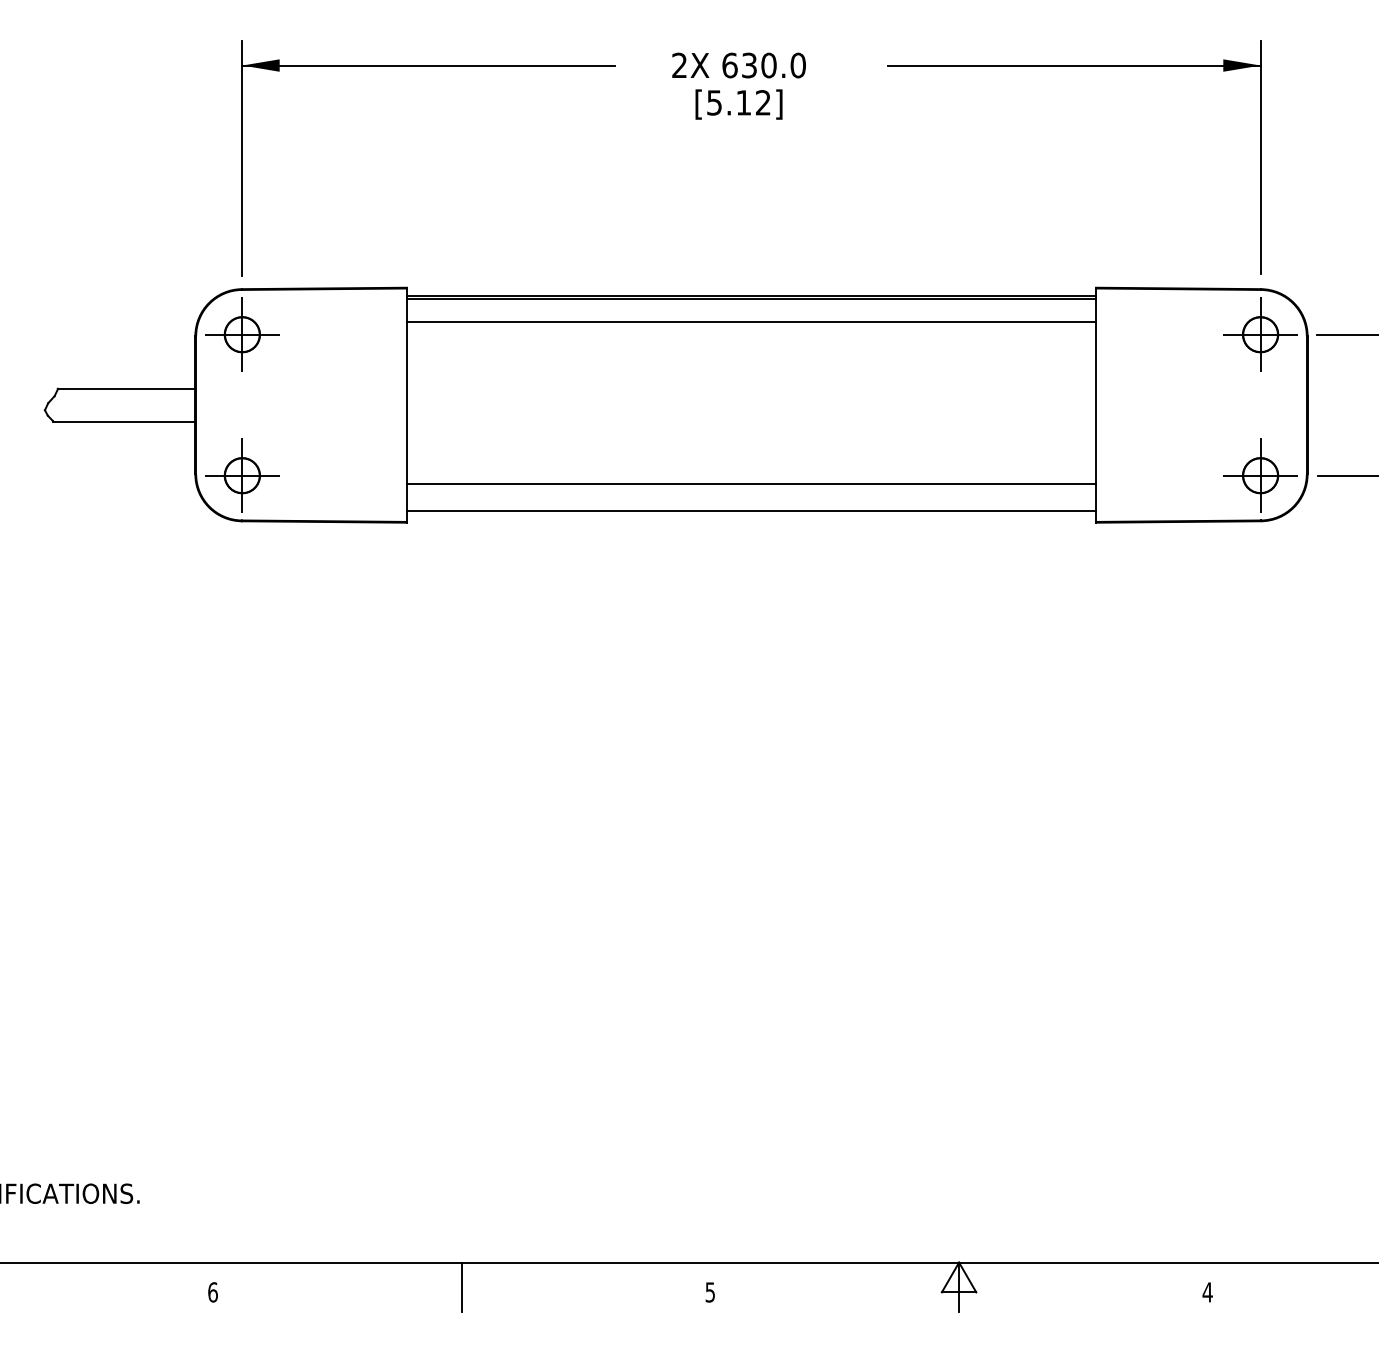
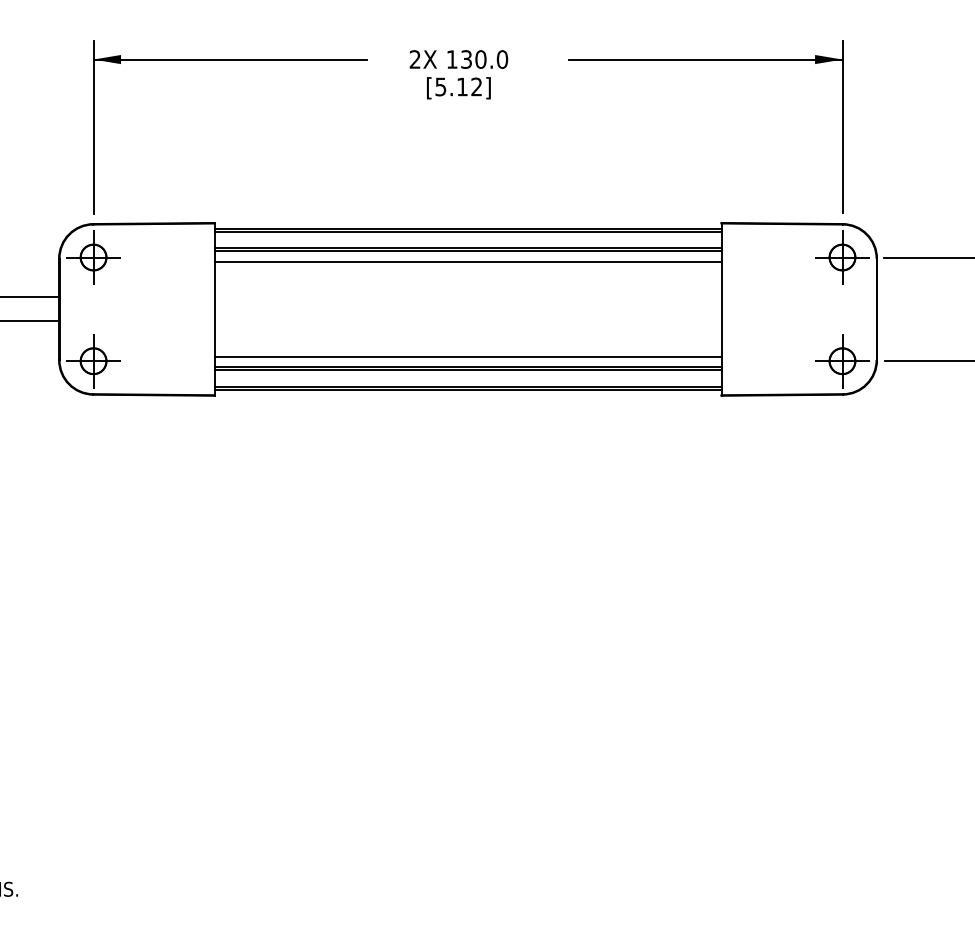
text: (729, 65) -> (451, 59), 630.0 -> 130.0
line: (751, 326) -> (468, 251), added
line: (751, 340) -> (468, 261), added
line: (751, 469) -> (468, 356), added
line: (751, 488) -> (468, 370), added
line: (751, 514) -> (468, 389), added

